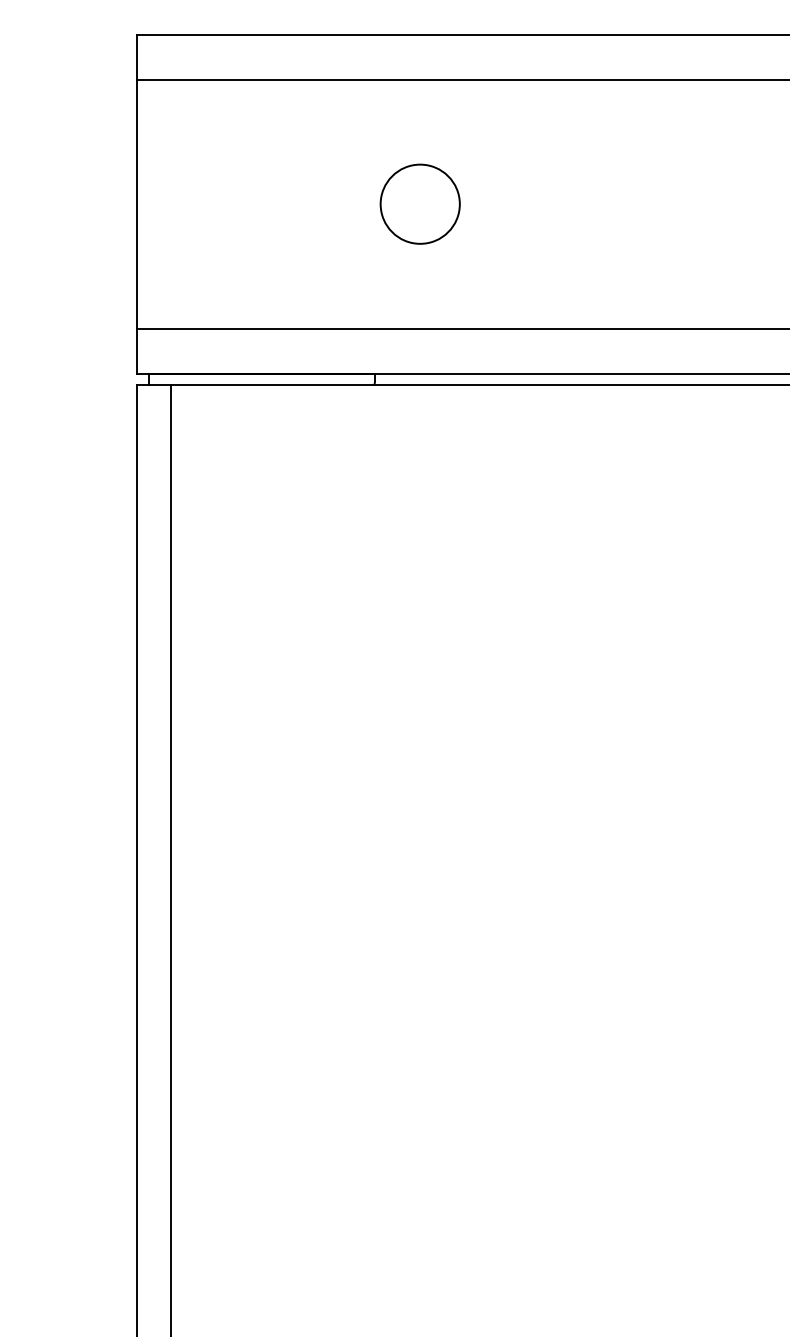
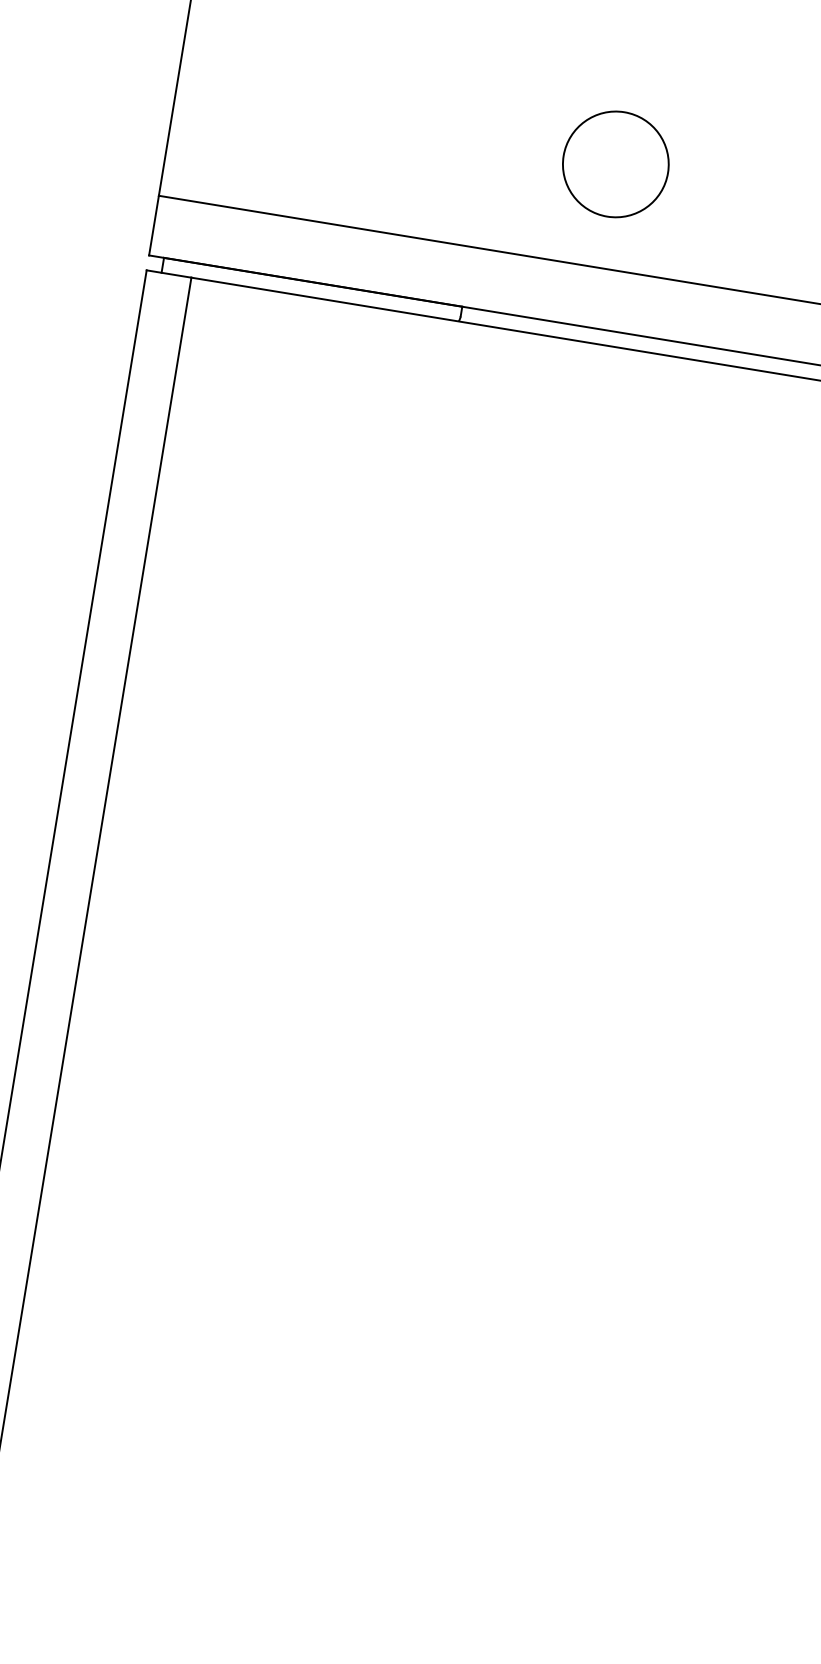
circle: (419, 203) -> (615, 163), moved

